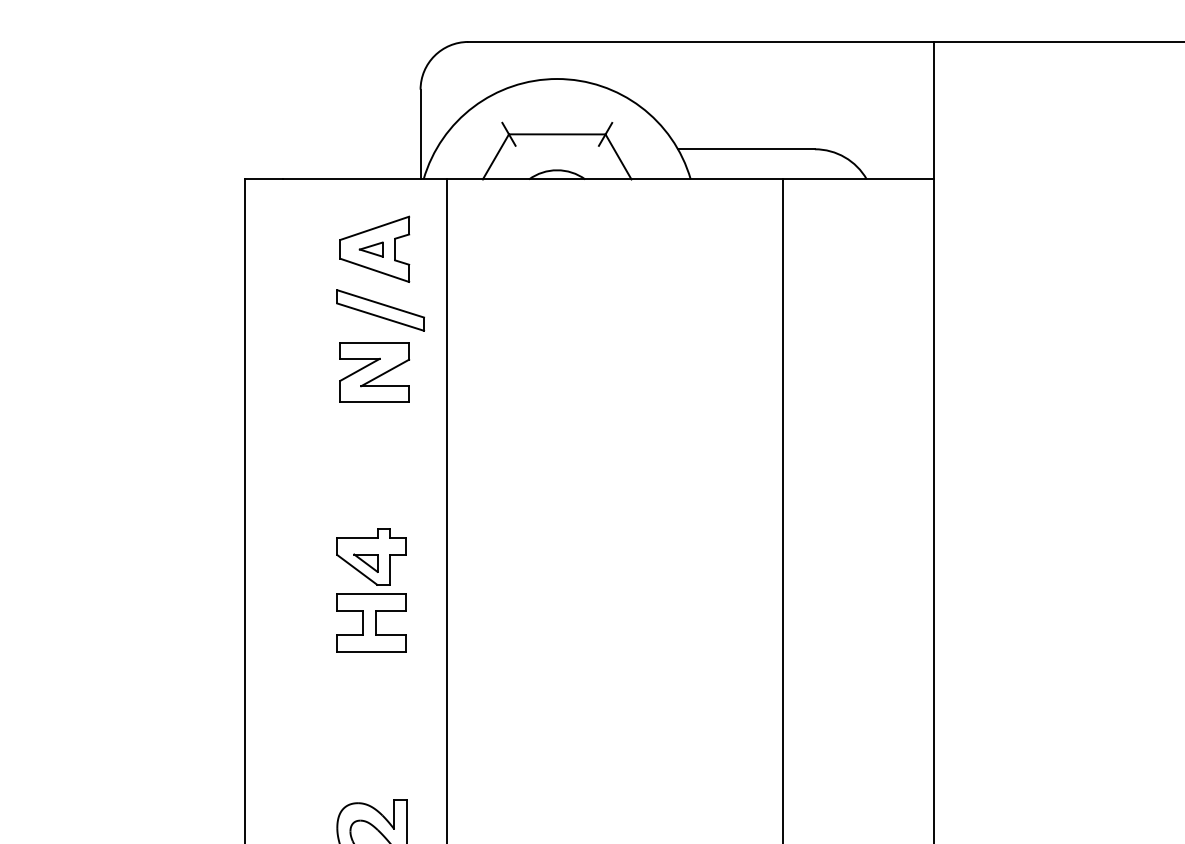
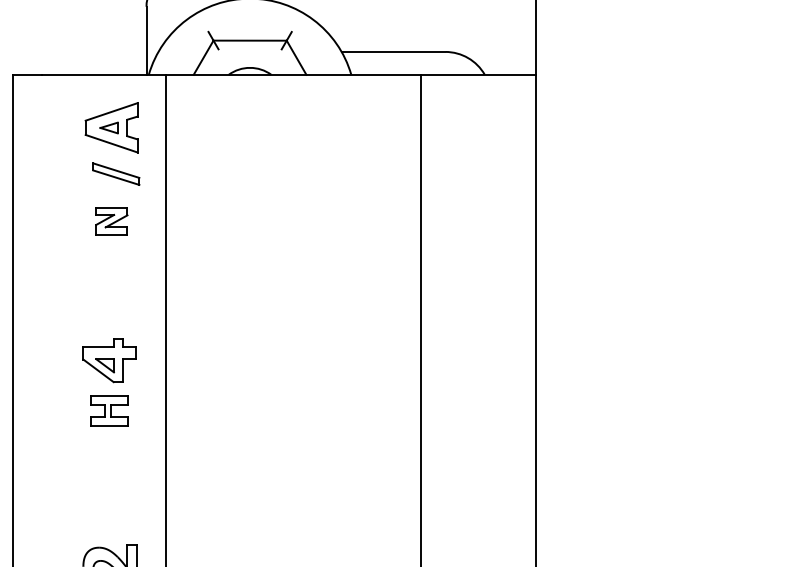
part: (380, 310) -> (116, 174), size x0.7
part: (374, 372) -> (111, 221), size x0.6
part: (371, 622) -> (109, 410), size x0.7

